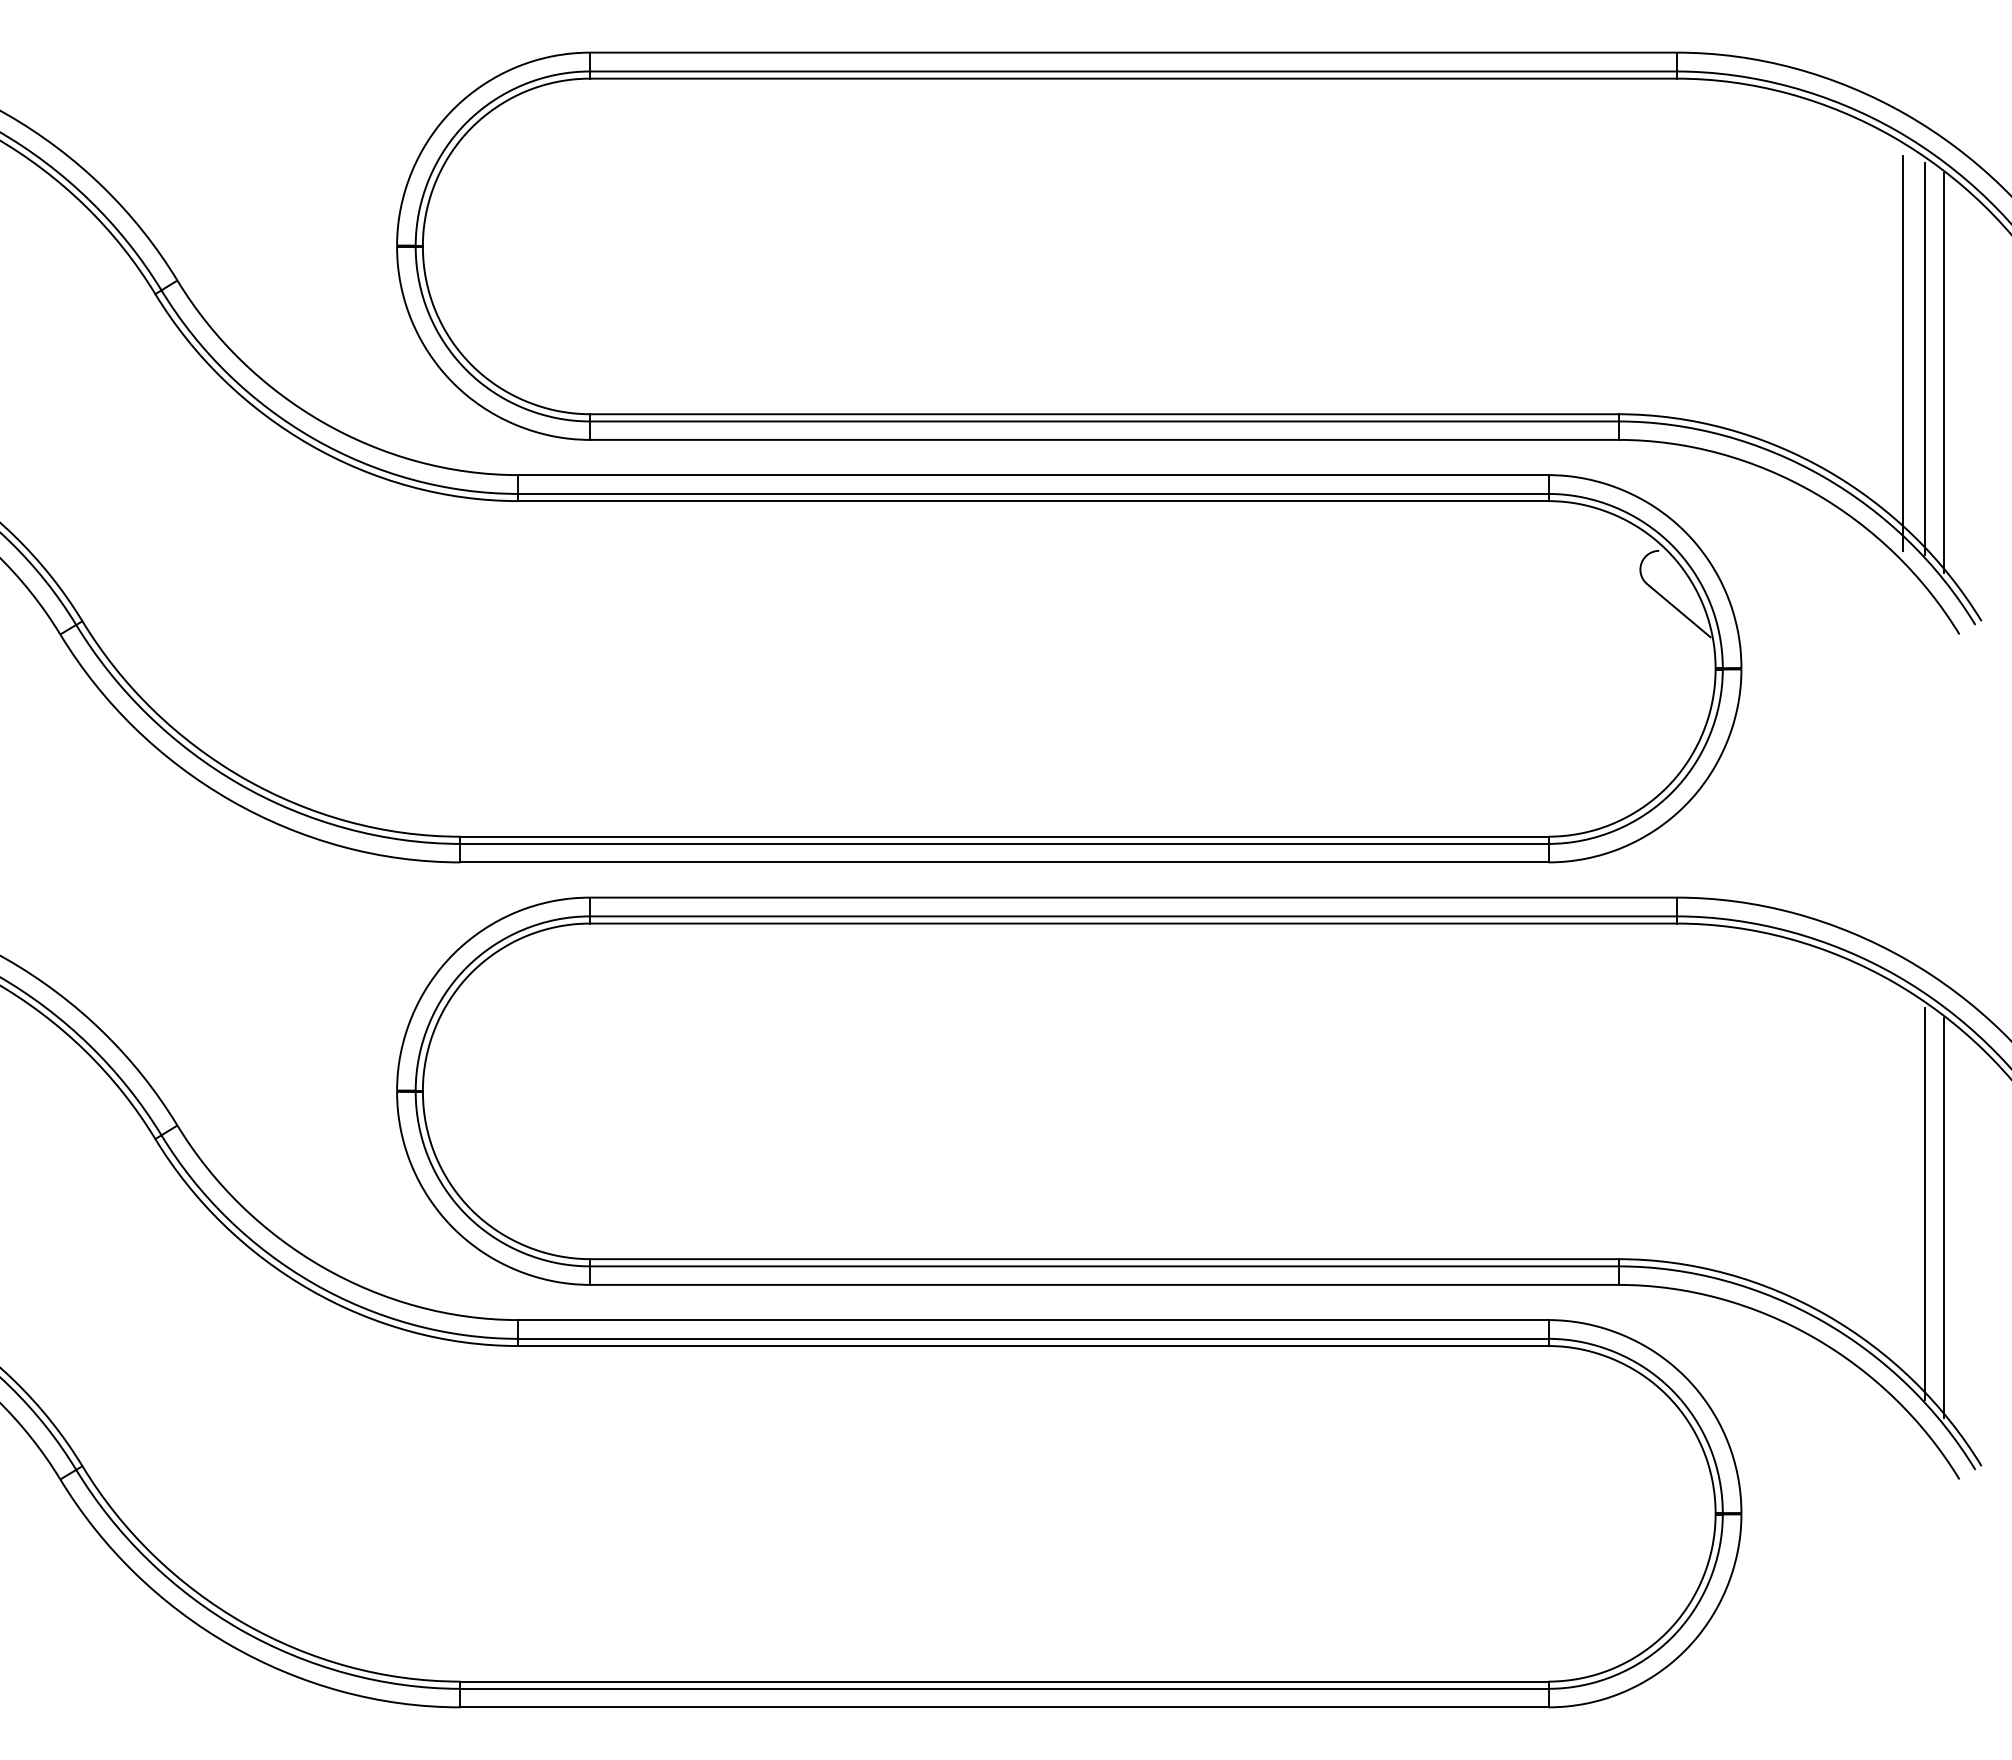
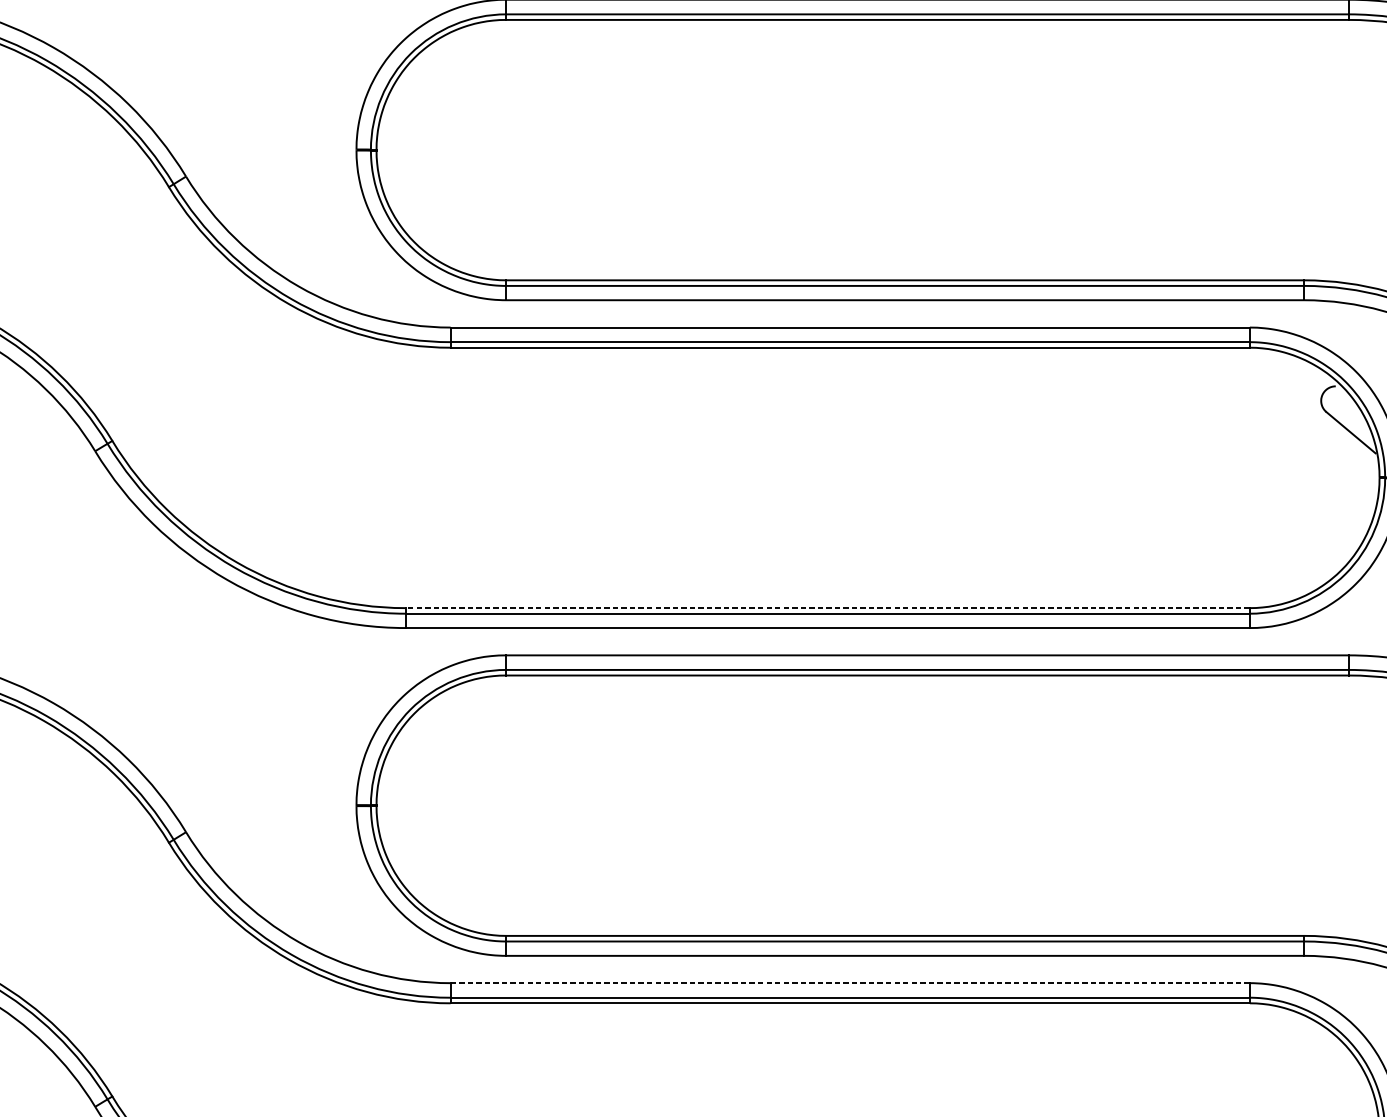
line: (1003, 836) -> (827, 607), solid -> dashed
line: (1032, 1320) -> (849, 983), solid -> dashed

